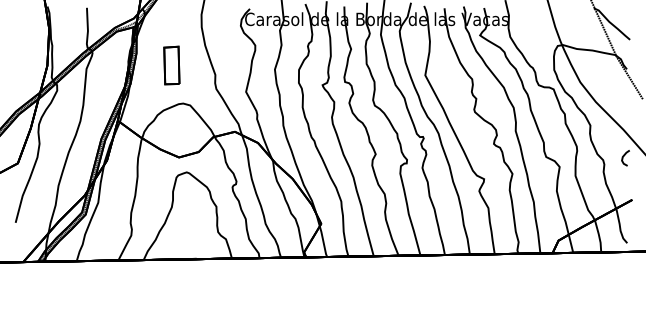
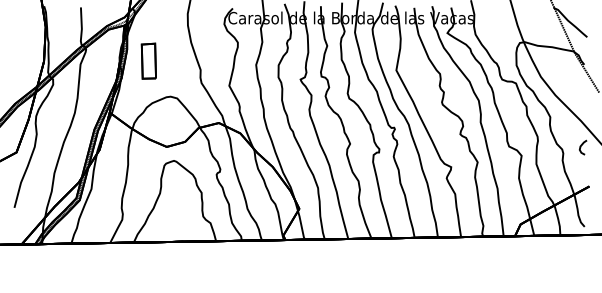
part: (171, 65) -> (148, 61), moved

